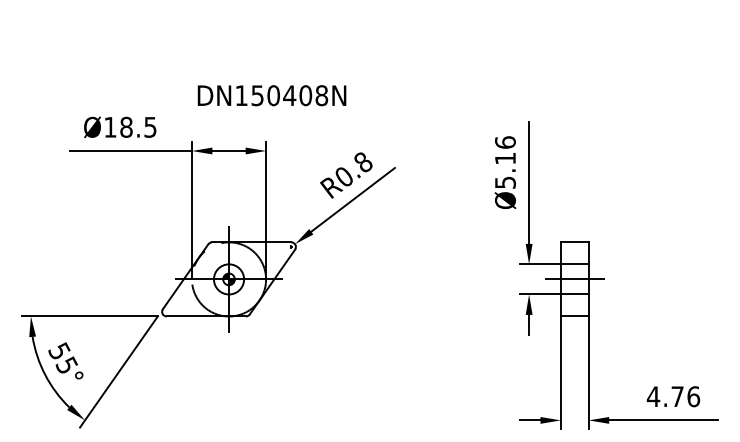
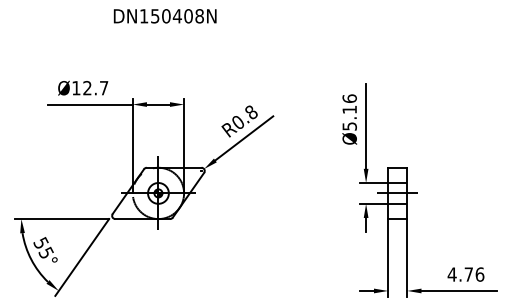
text: (271, 95) -> (164, 16), moved
text: (138, 127) -> (95, 88), Ø18.5 -> Ø12.7

